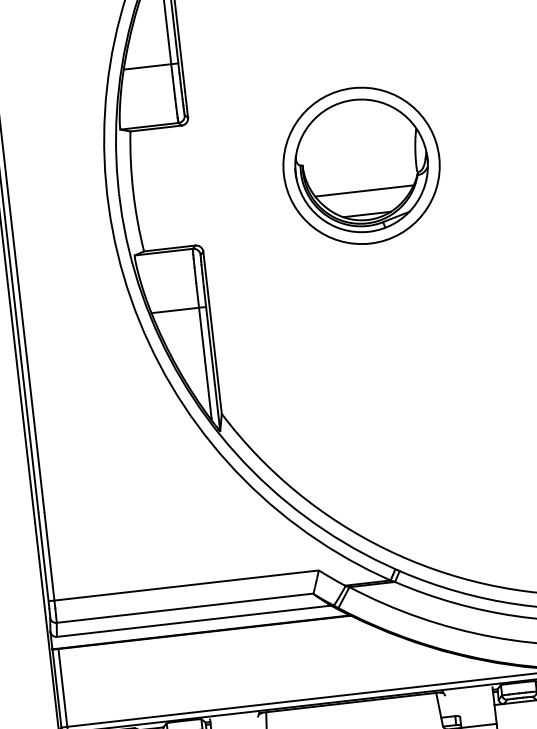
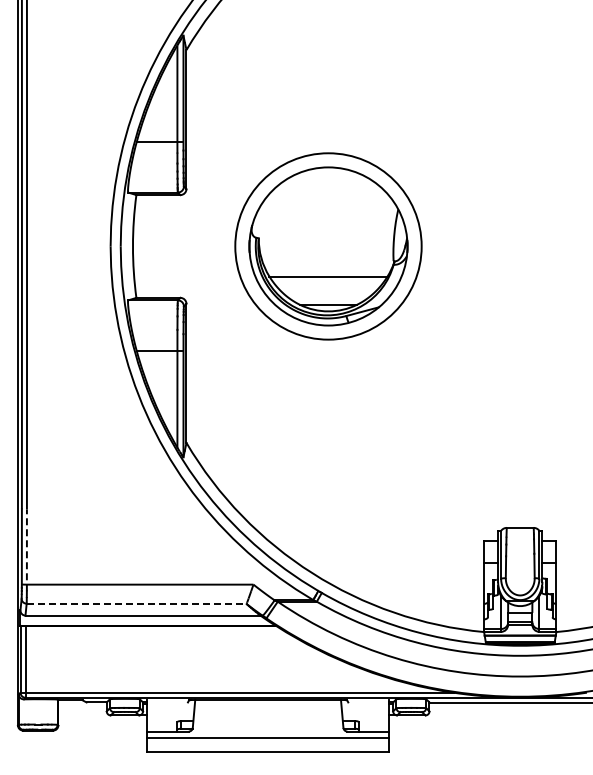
part: (361, 165) -> (328, 246), size x1.4
line: (49, 560) -> (26, 550), solid -> dashed
line: (186, 607) -> (137, 603), solid -> dashed

